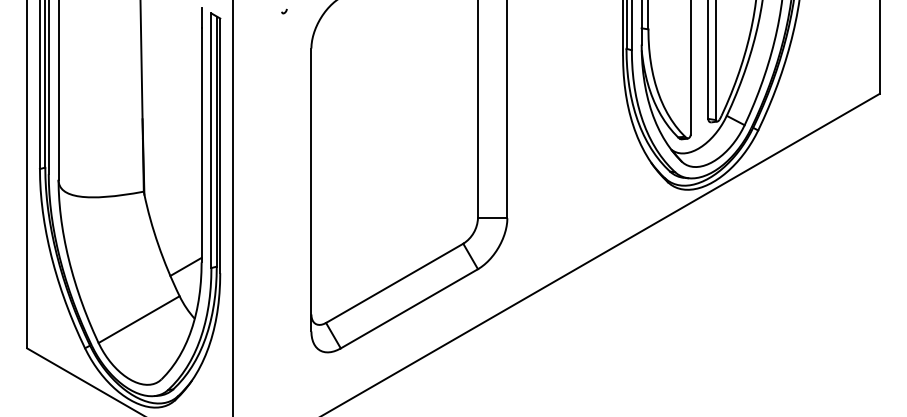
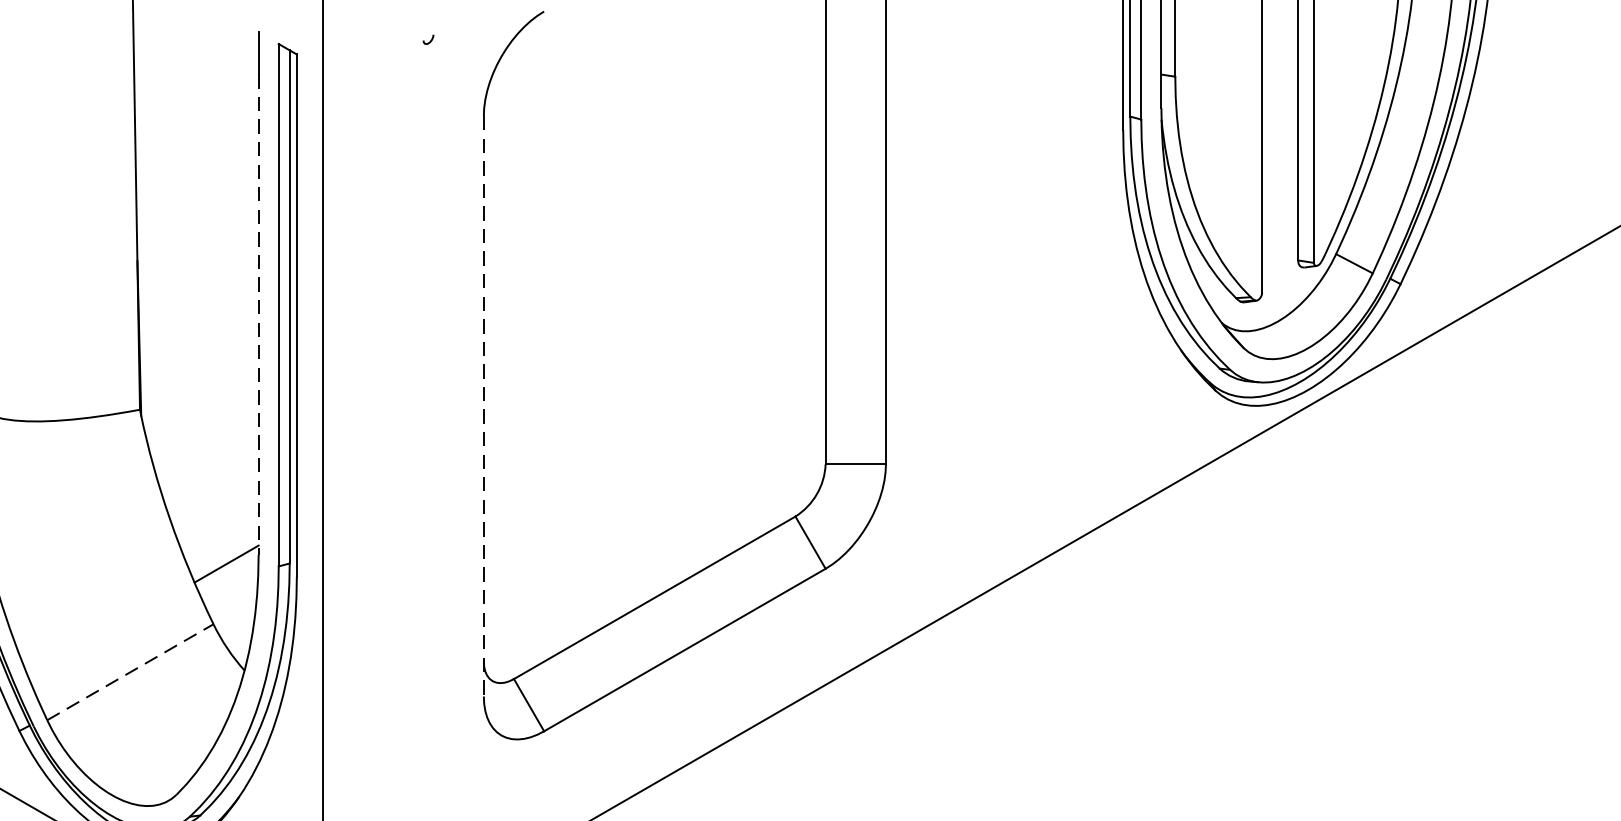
line: (201, 145) -> (258, 314), solid -> dashed
line: (311, 190) -> (484, 407), solid -> dashed
line: (139, 319) -> (131, 671), solid -> dashed

